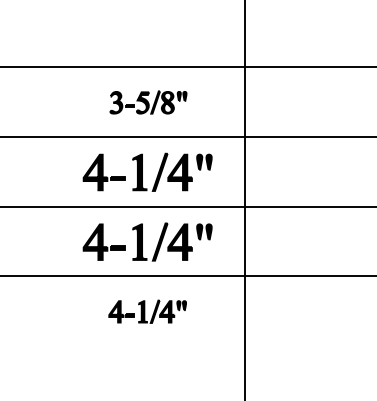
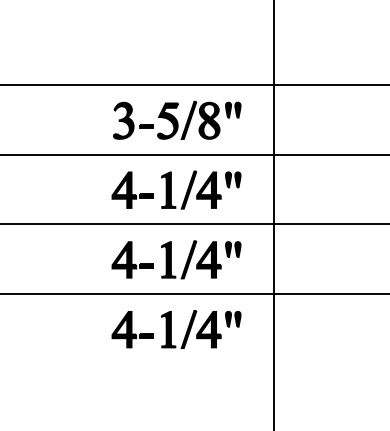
part: (148, 101) -> (177, 119), size x1.67
part: (147, 311) -> (176, 329), size x1.67

